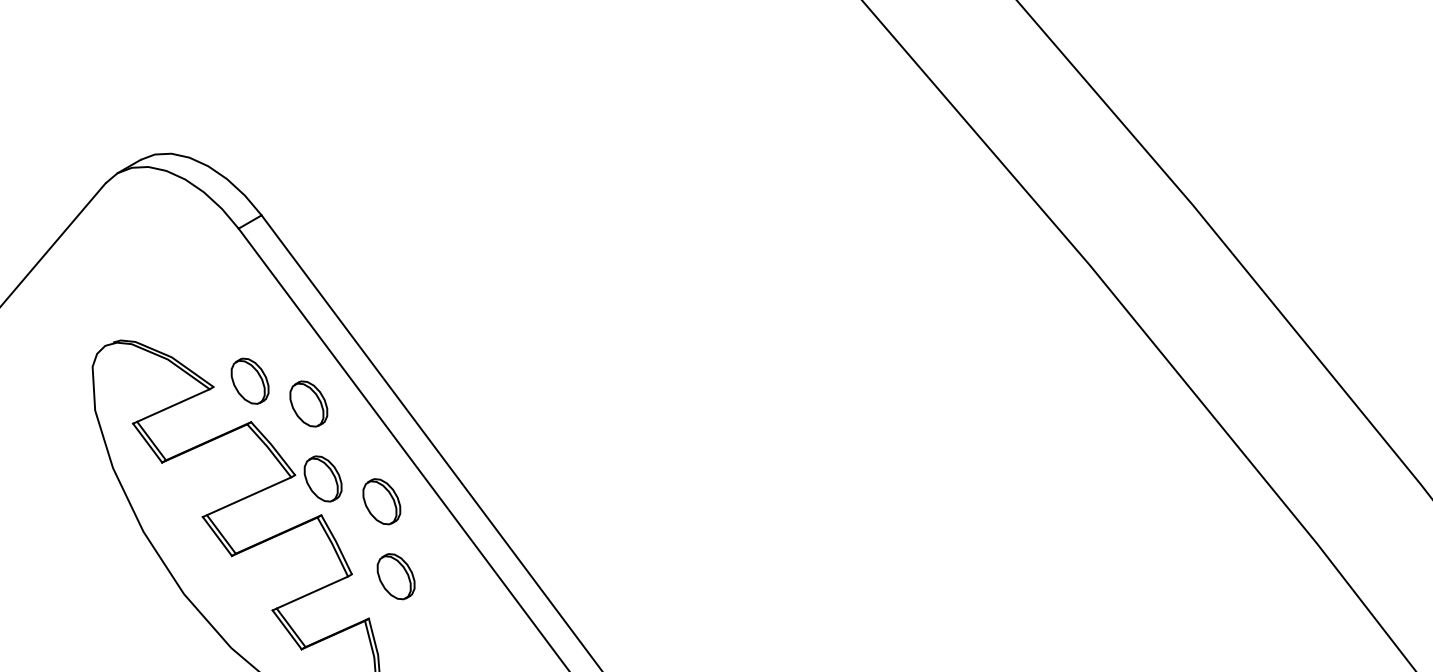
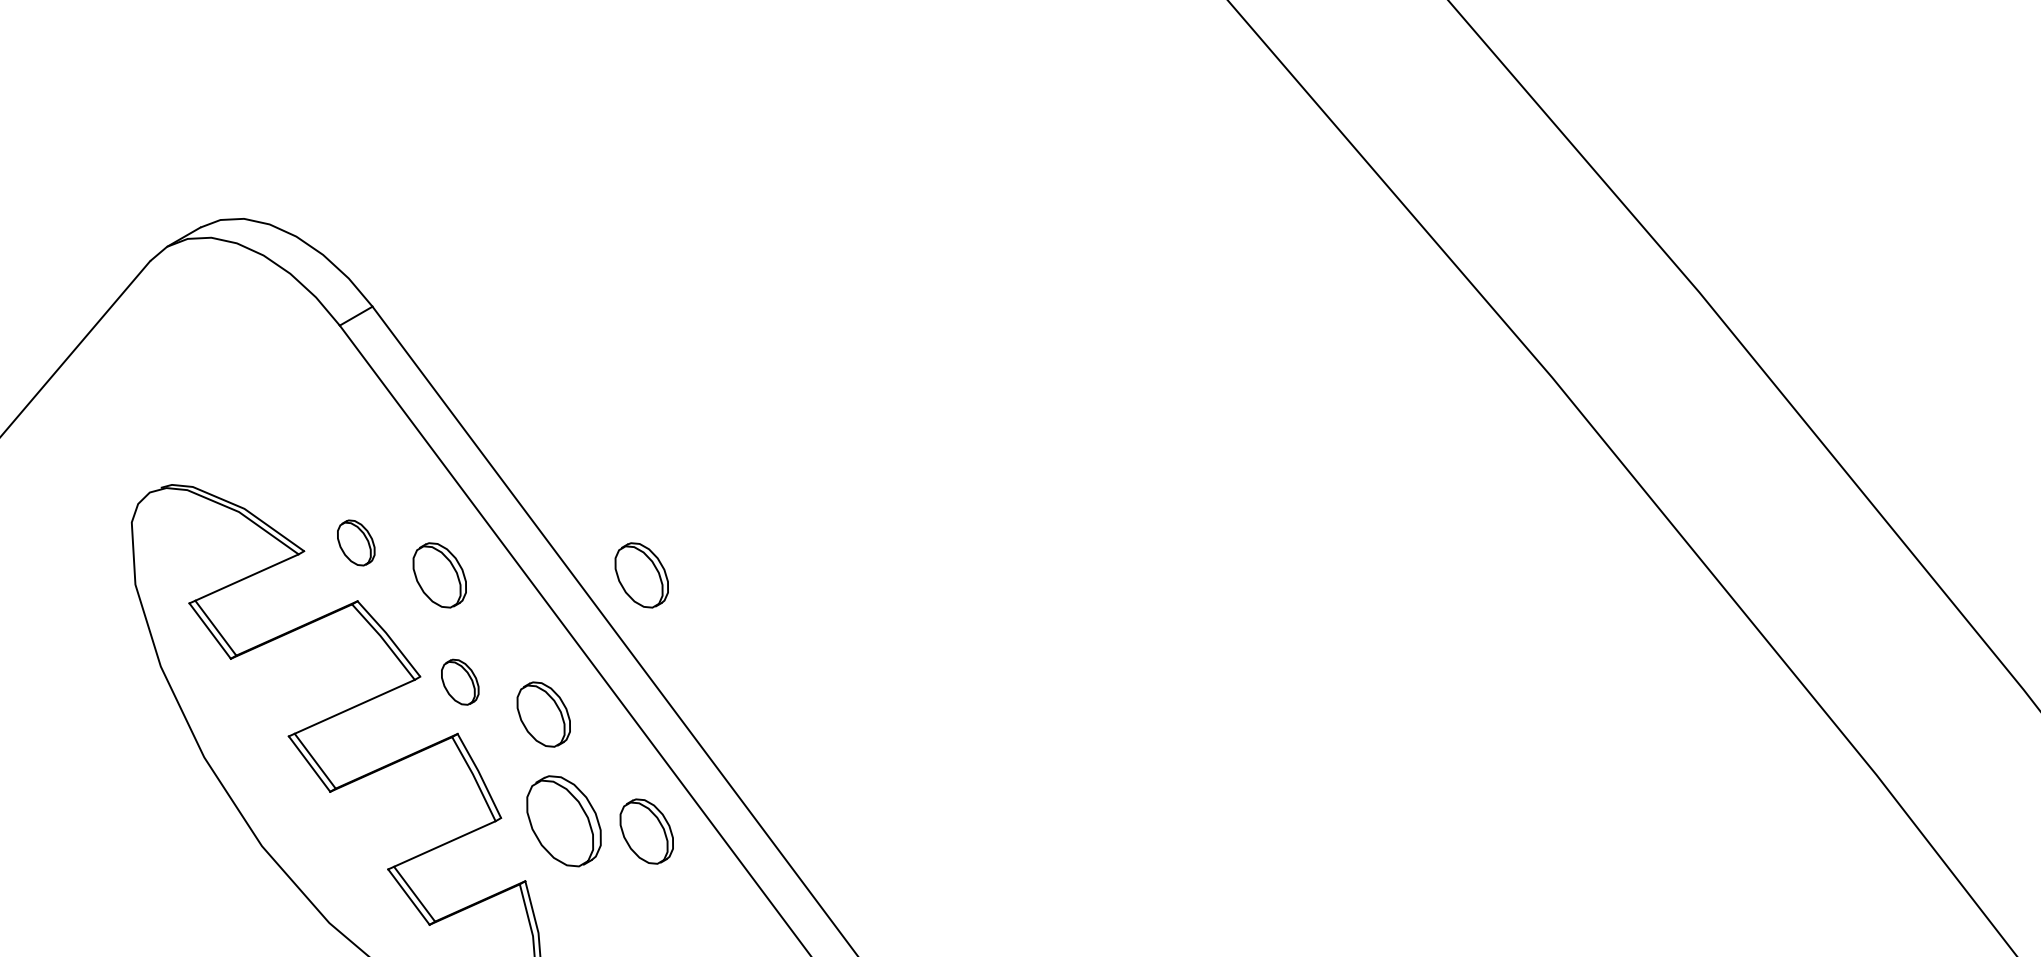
part: (250, 380) -> (356, 542), size x0.7
part: (450, 404) -> (641, 575), added
part: (323, 479) -> (460, 682), size x0.7
part: (396, 576) -> (564, 821), size x1.4
part: (453, 583) -> (646, 831), added

